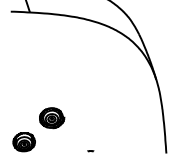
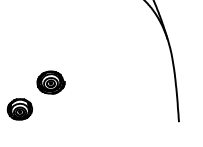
curve: (90, 151) -> (94, 119), removed

